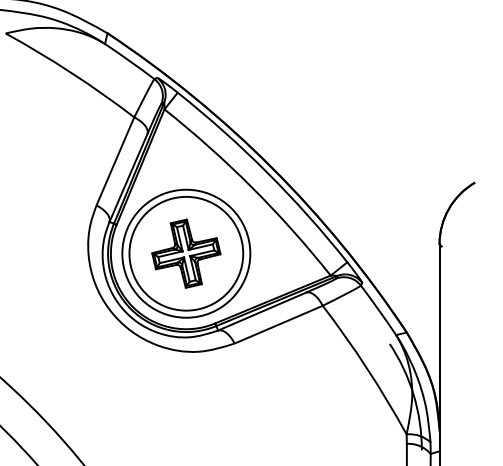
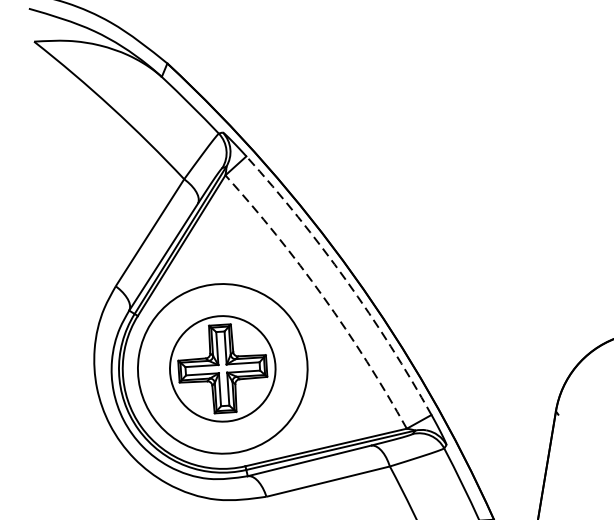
arc: (267, 172) -> (346, 280), solid -> dashed
arc: (252, 187) -> (323, 296), solid -> dashed
circle: (186, 253) -> (223, 368), size x0.7

